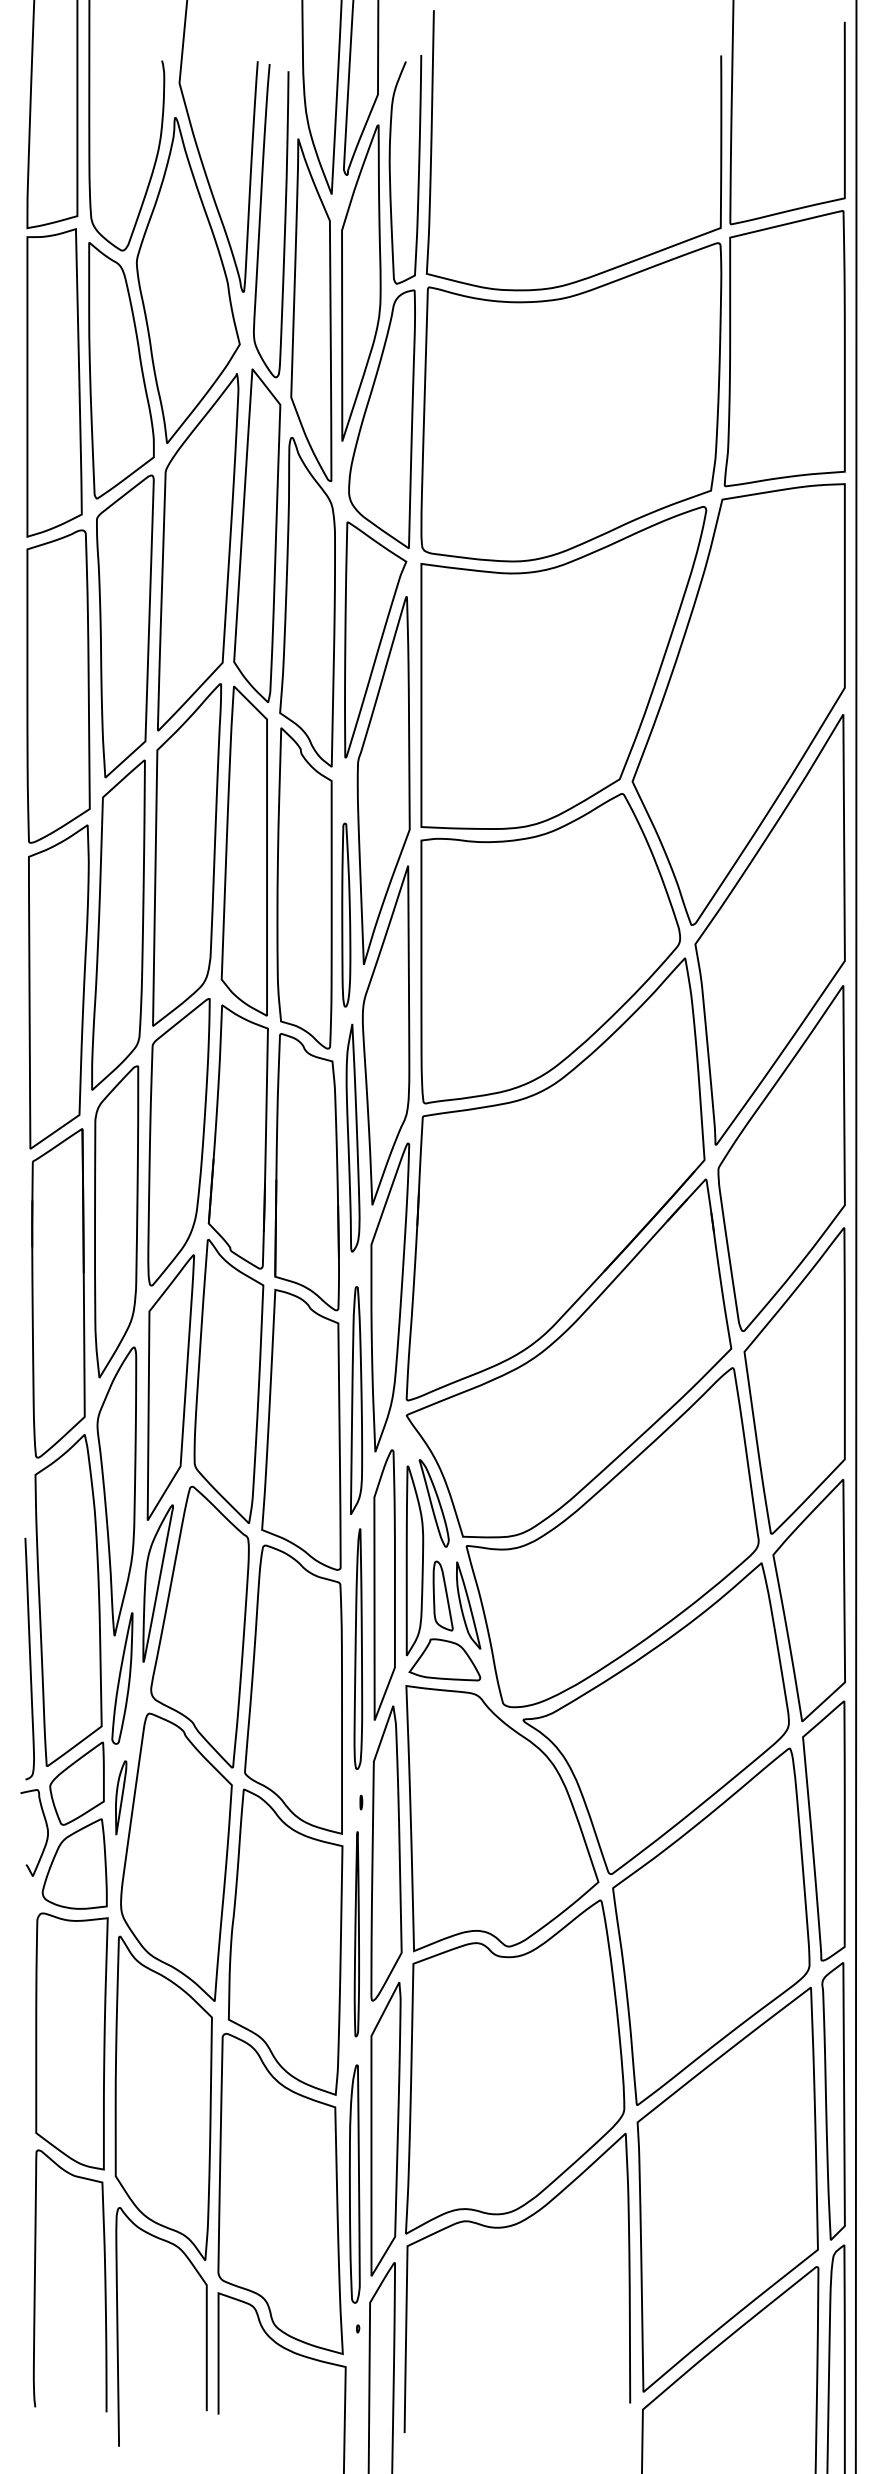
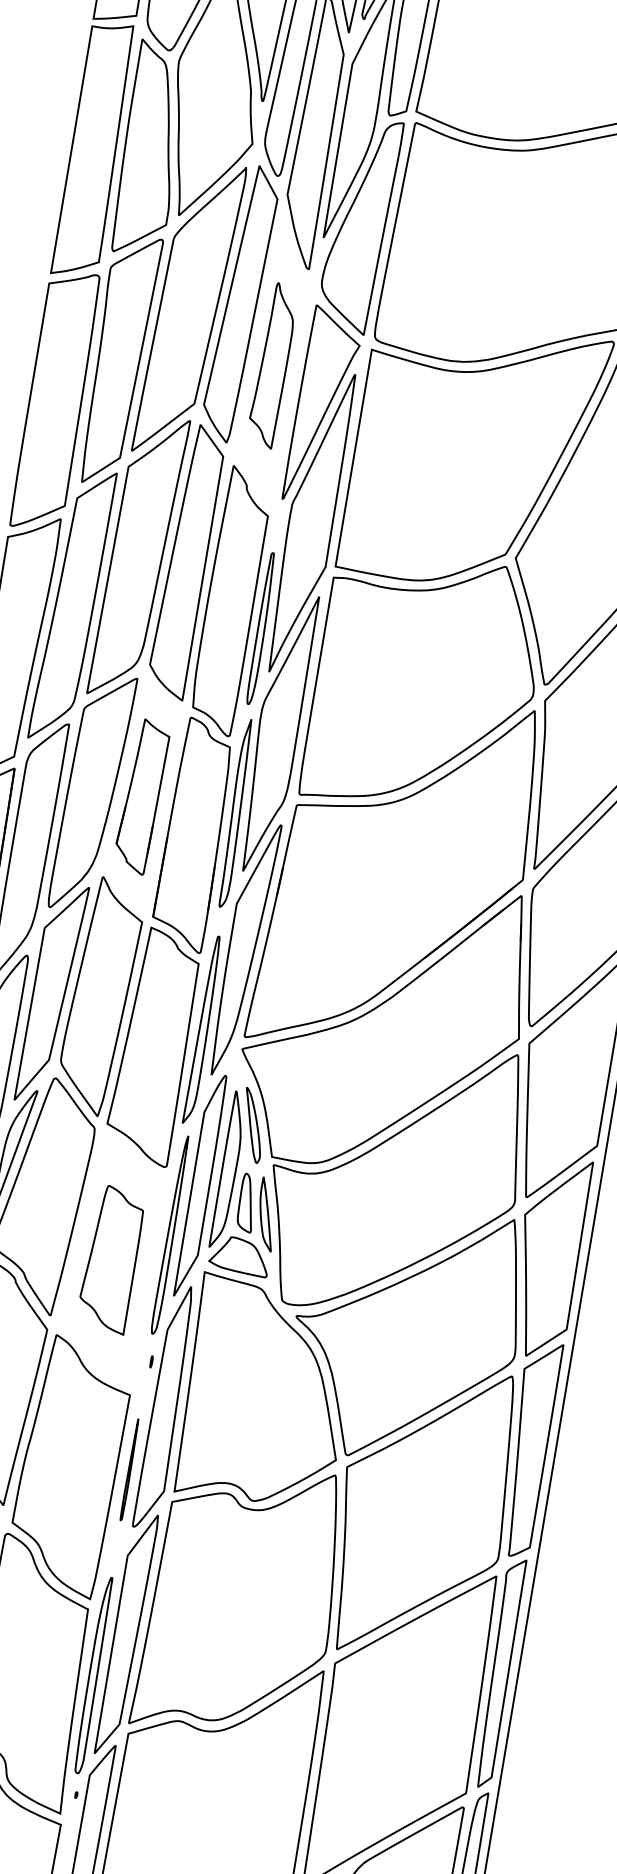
part: (307, 602) -> (272, 365), size x0.6
part: (237, 1136) -> (141, 796), size x0.7
part: (293, 1689) -> (111, 1259), size x0.6
part: (356, 1934) -> (129, 1469), size x0.6

